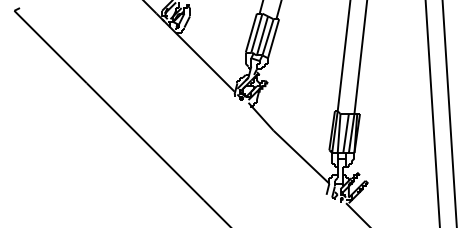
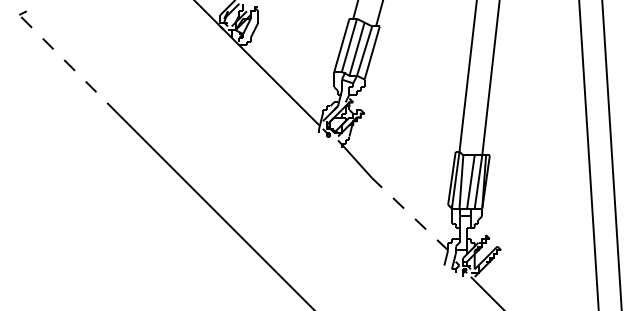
line: (50, 47) -> (68, 64), solid -> dashed
line: (300, 156) -> (409, 213), solid -> dashed

